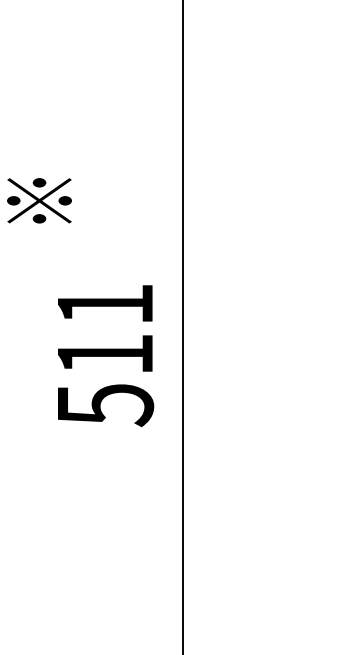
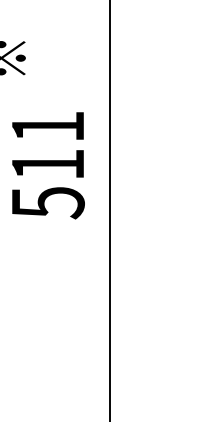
text: (106, 356) -> (48, 166), moved

